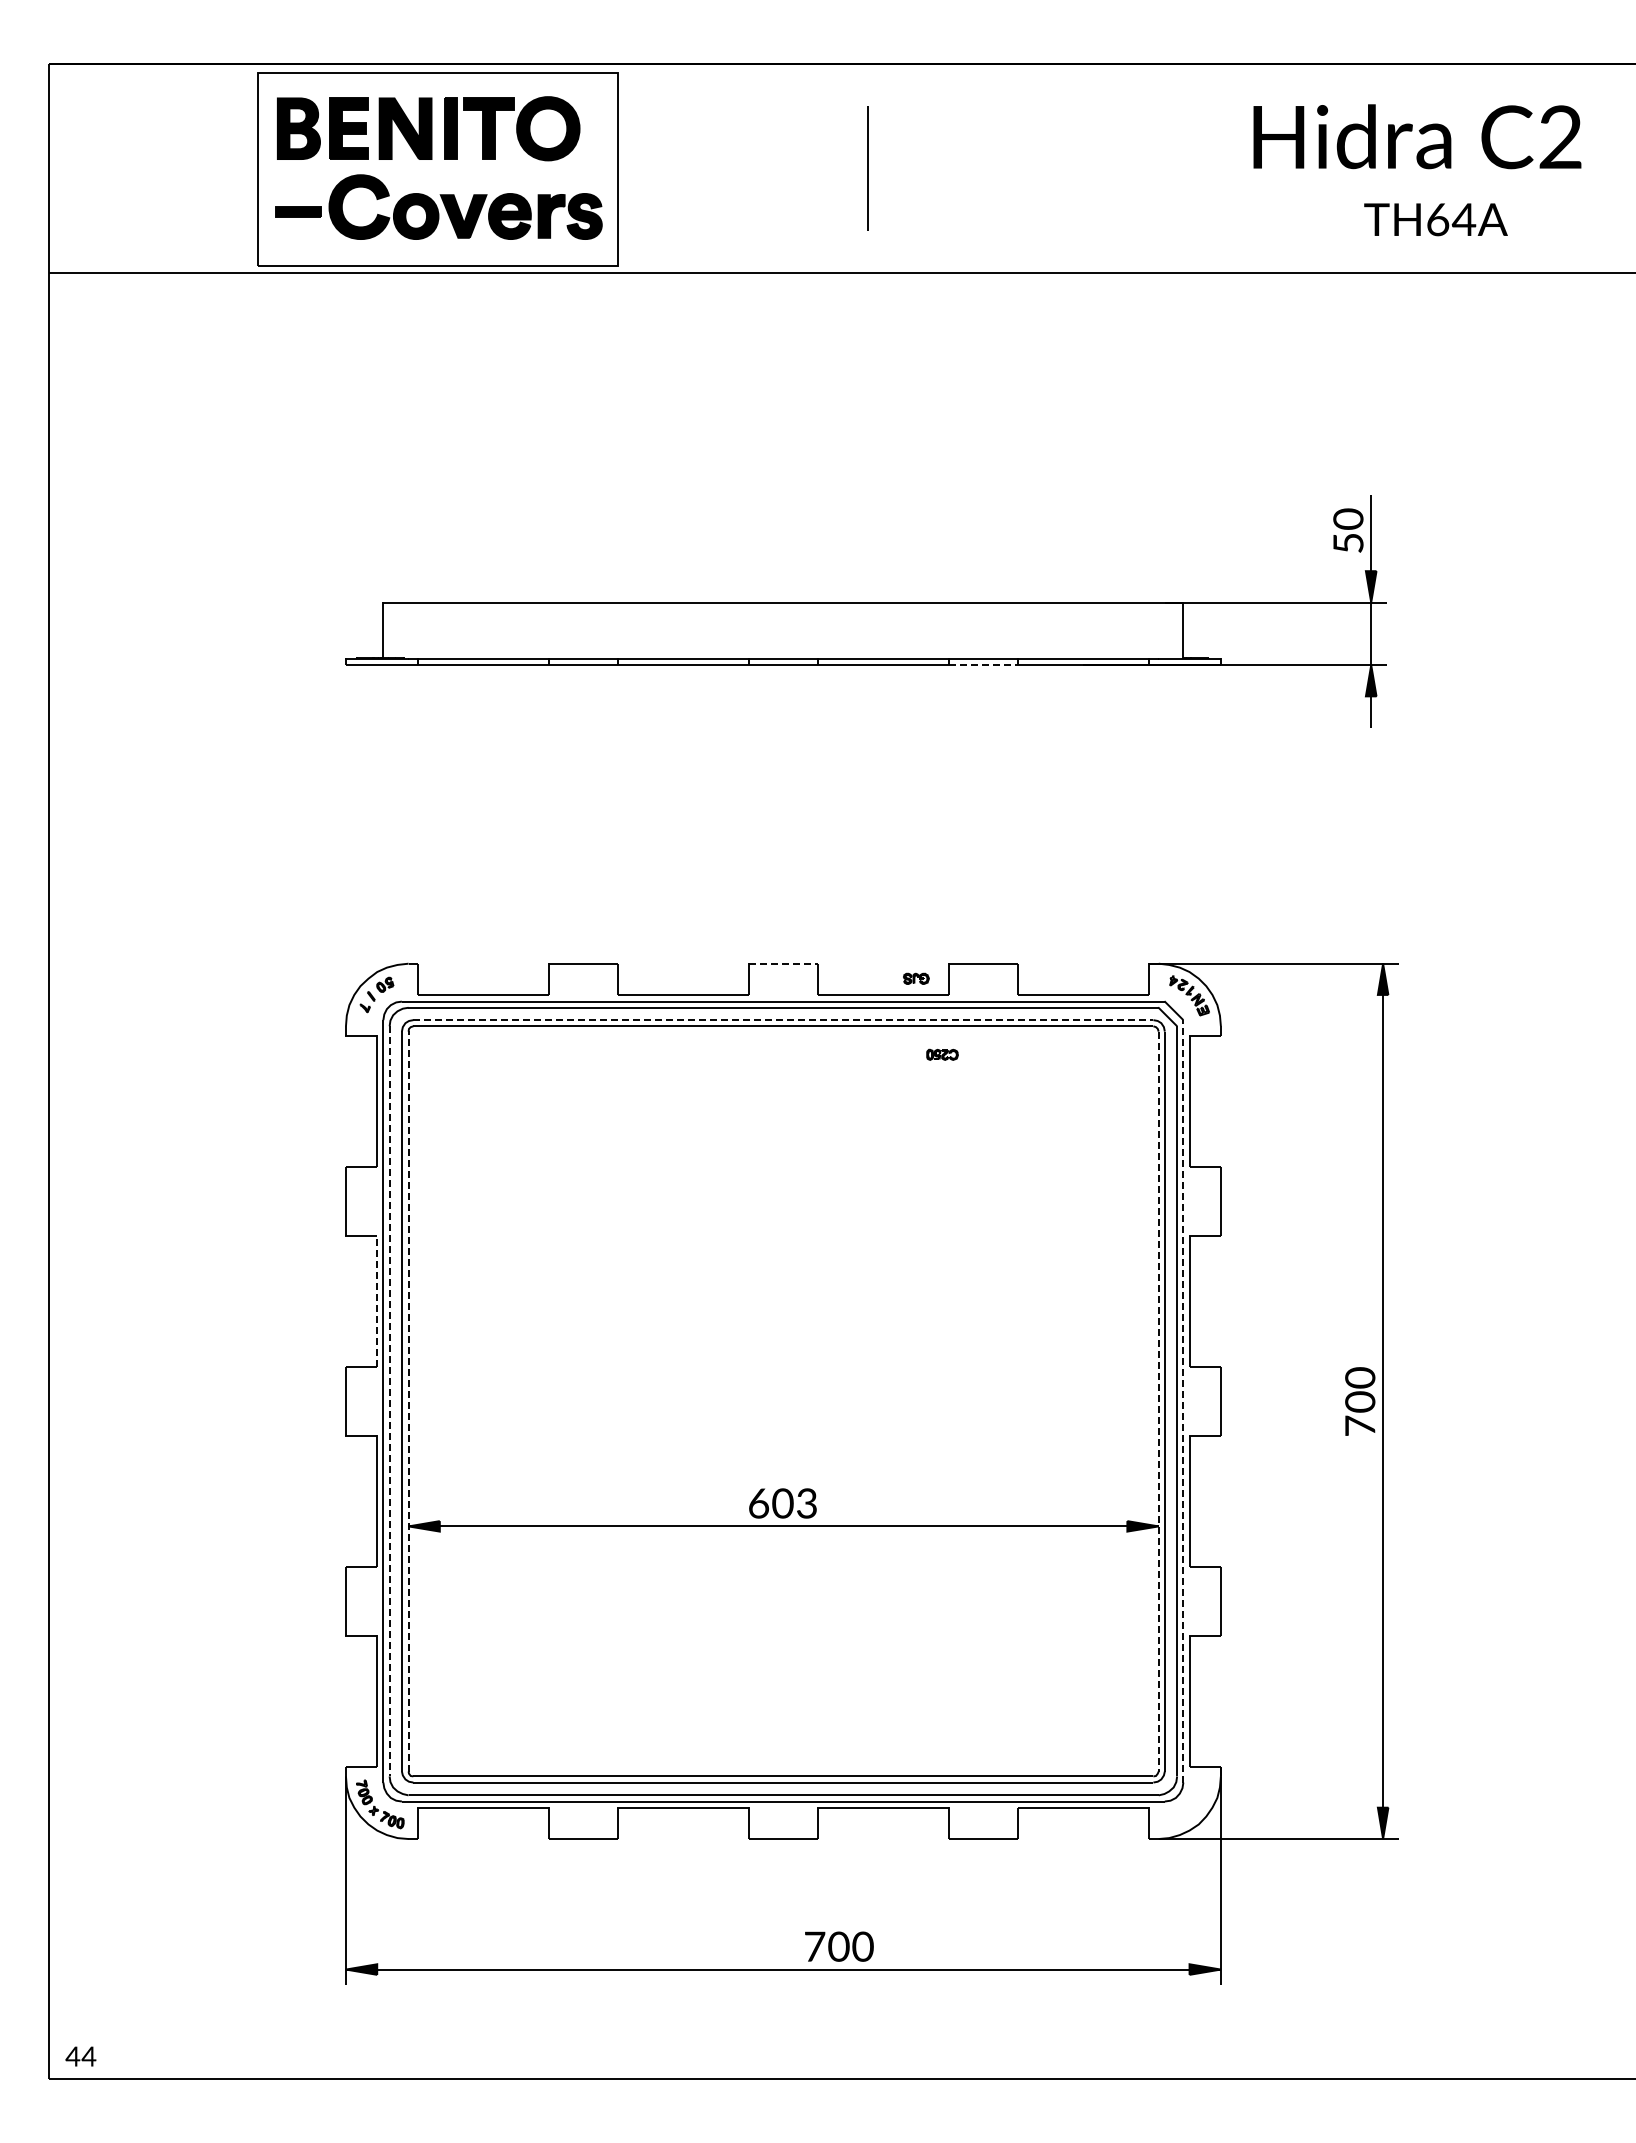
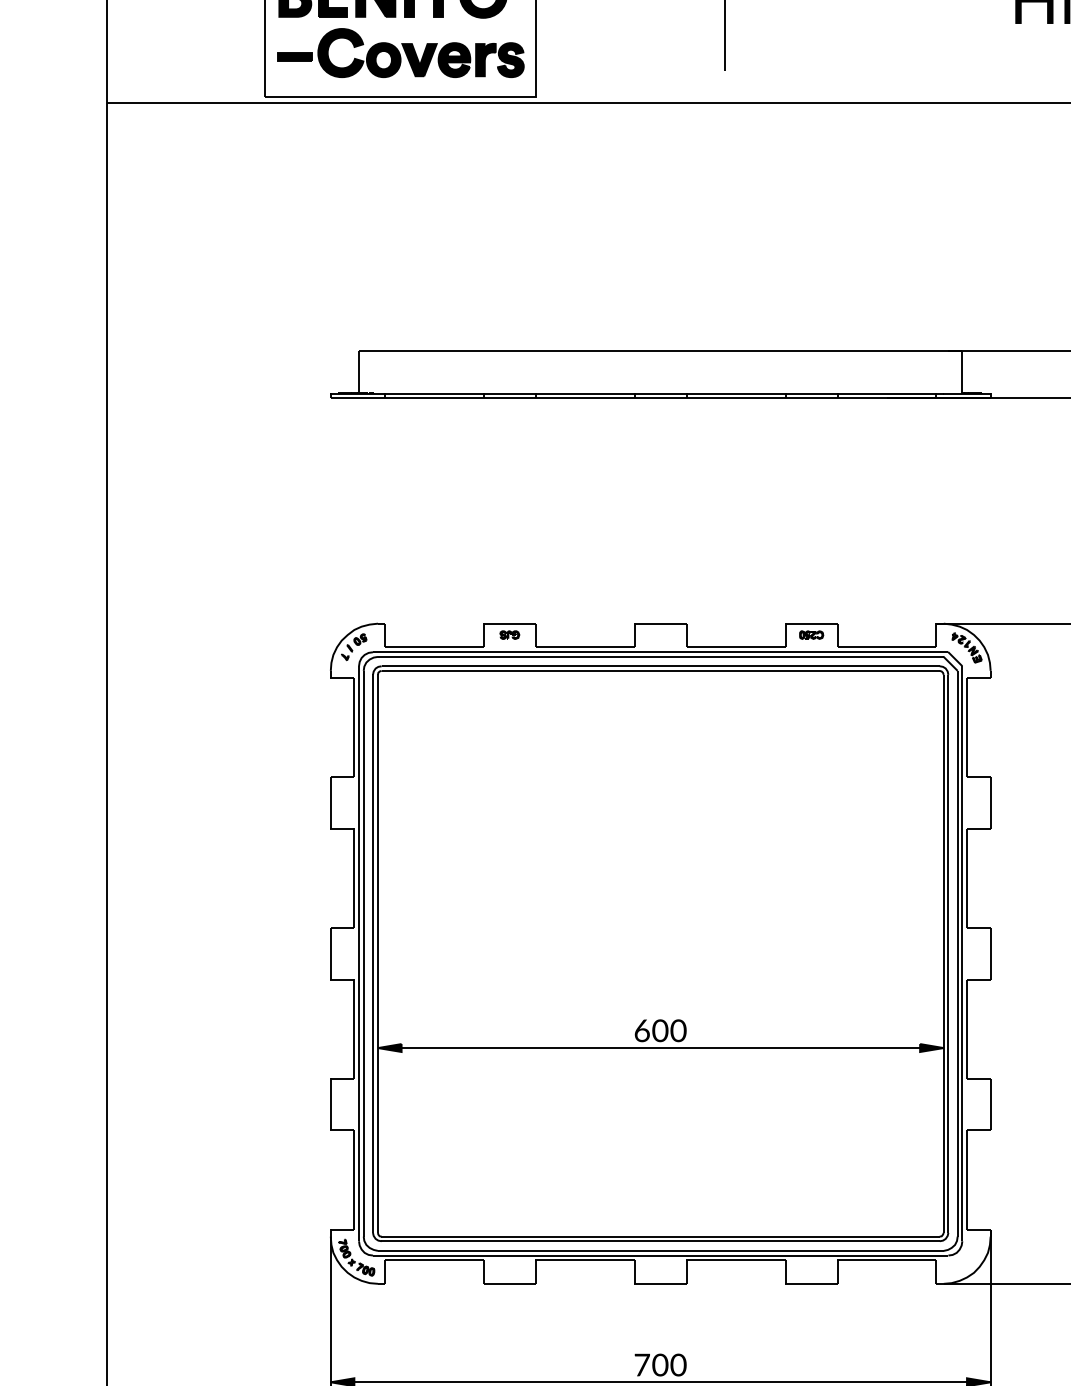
line: (984, 665) -> (812, 398), dashed -> solid
line: (783, 963) -> (660, 623), dashed -> solid
part: (916, 978) -> (509, 634), moved
line: (783, 1020) -> (660, 666), dashed -> solid
part: (942, 1054) -> (811, 634), moved
line: (377, 1301) -> (354, 878), dashed -> solid
line: (408, 1400) -> (377, 953), dashed -> solid
line: (1183, 1400) -> (962, 953), dashed -> solid
line: (389, 1401) -> (363, 953), dashed -> solid
line: (1158, 1401) -> (943, 953), dashed -> solid
text: (806, 1503) -> (678, 1030), 603 -> 600
text: (839, 1946) -> (660, 1364), moved

